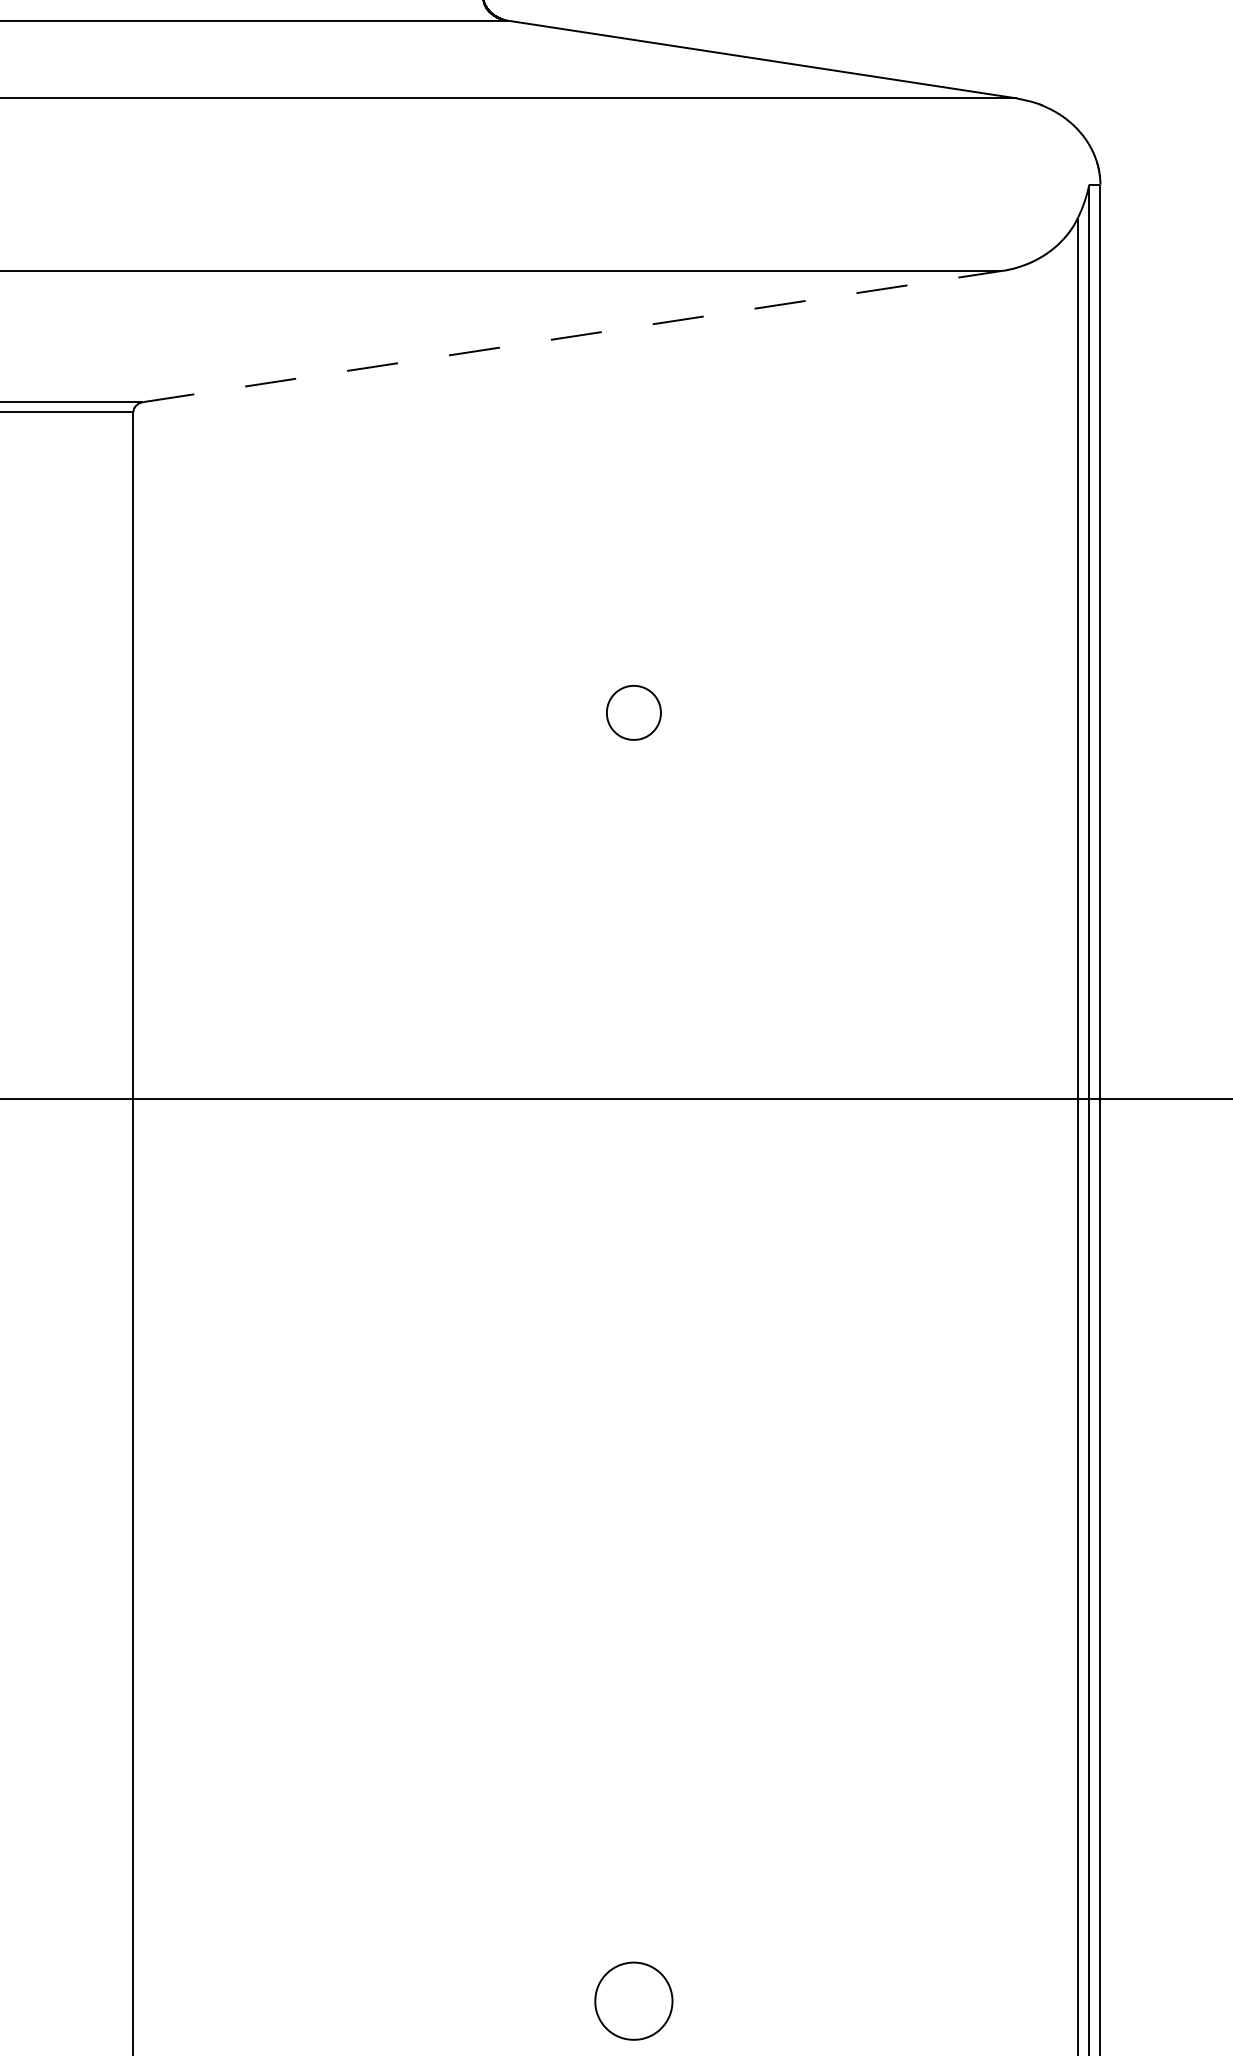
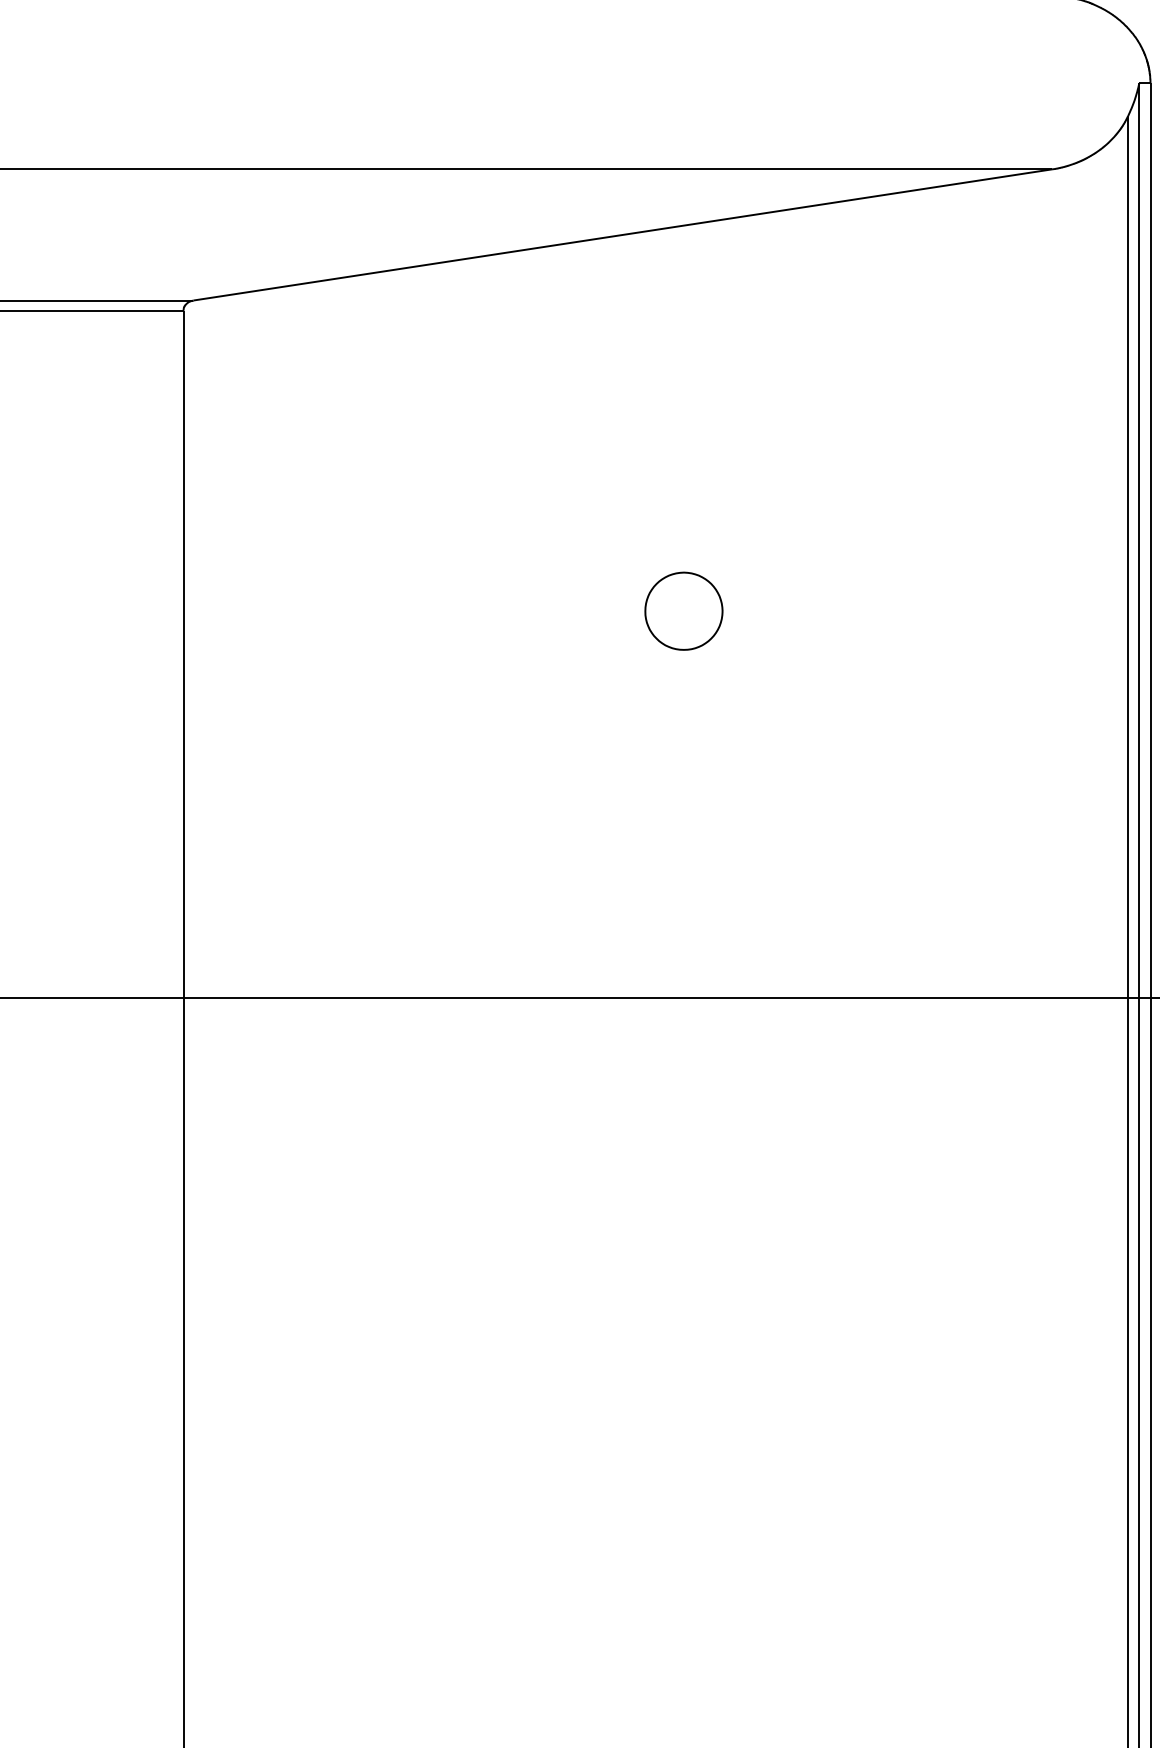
line: (573, 336) -> (623, 234), dashed -> solid
part: (633, 712) -> (683, 610), size x1.43

